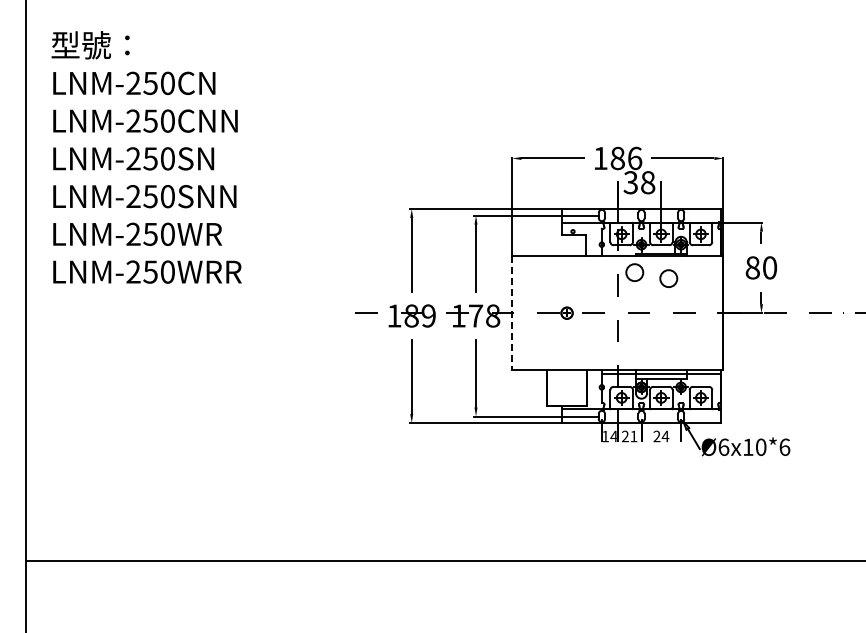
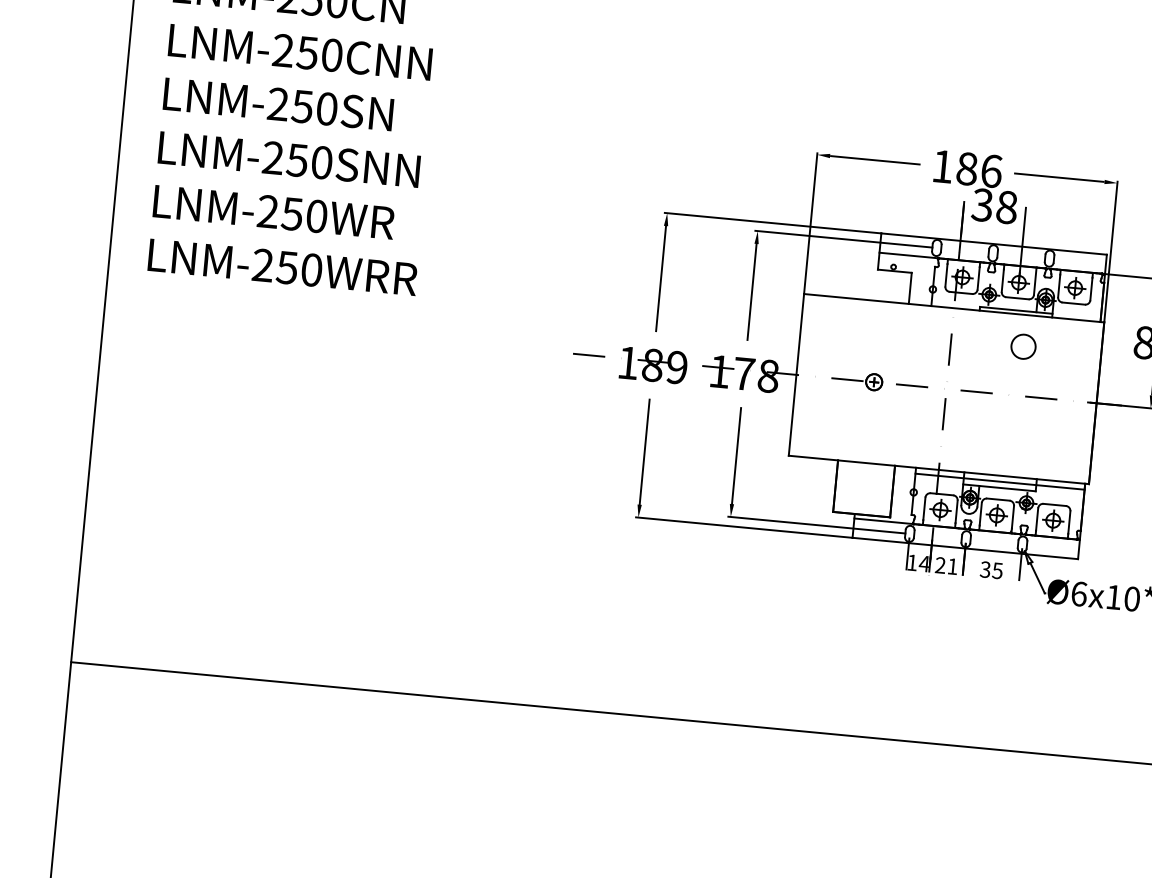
circle: (634, 272) -> (975, 333), removed
line: (512, 313) -> (796, 375), dashed -> solid
text: (661, 436) -> (991, 570), 24 -> 35

